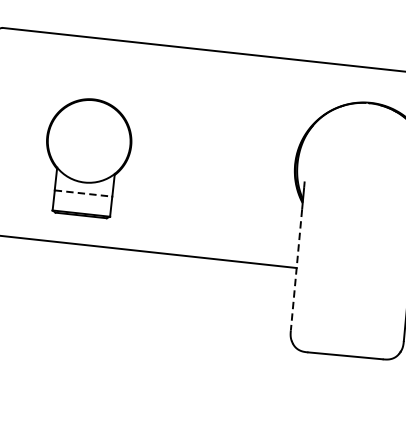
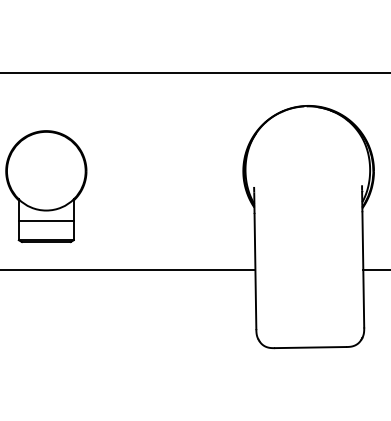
line: (83, 194) -> (46, 221), dashed -> solid
line: (296, 270) -> (255, 271), dashed -> solid

